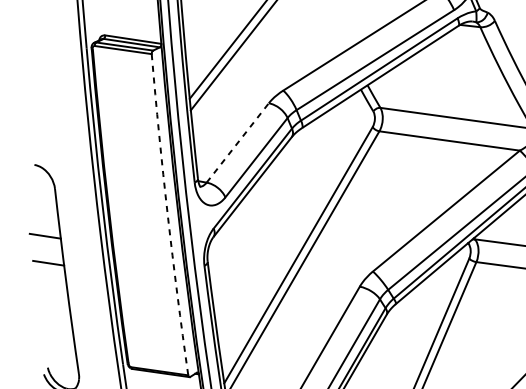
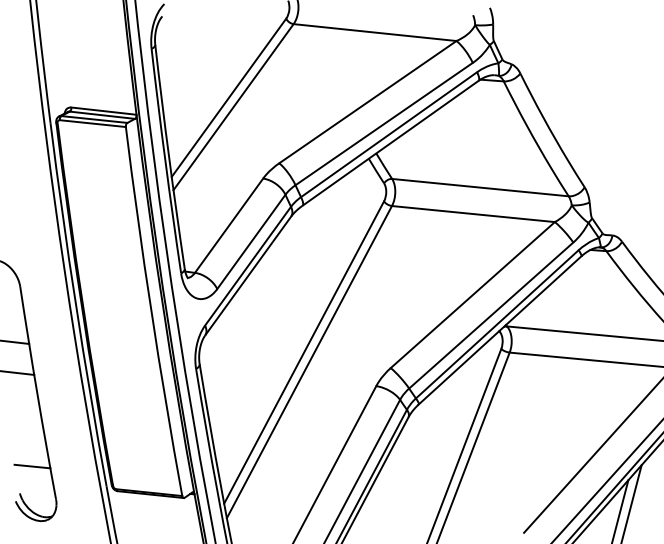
line: (238, 142) -> (229, 225), dashed -> solid
arc: (167, 214) -> (151, 311), dashed -> solid
line: (59, 344) -> (32, 466), added

